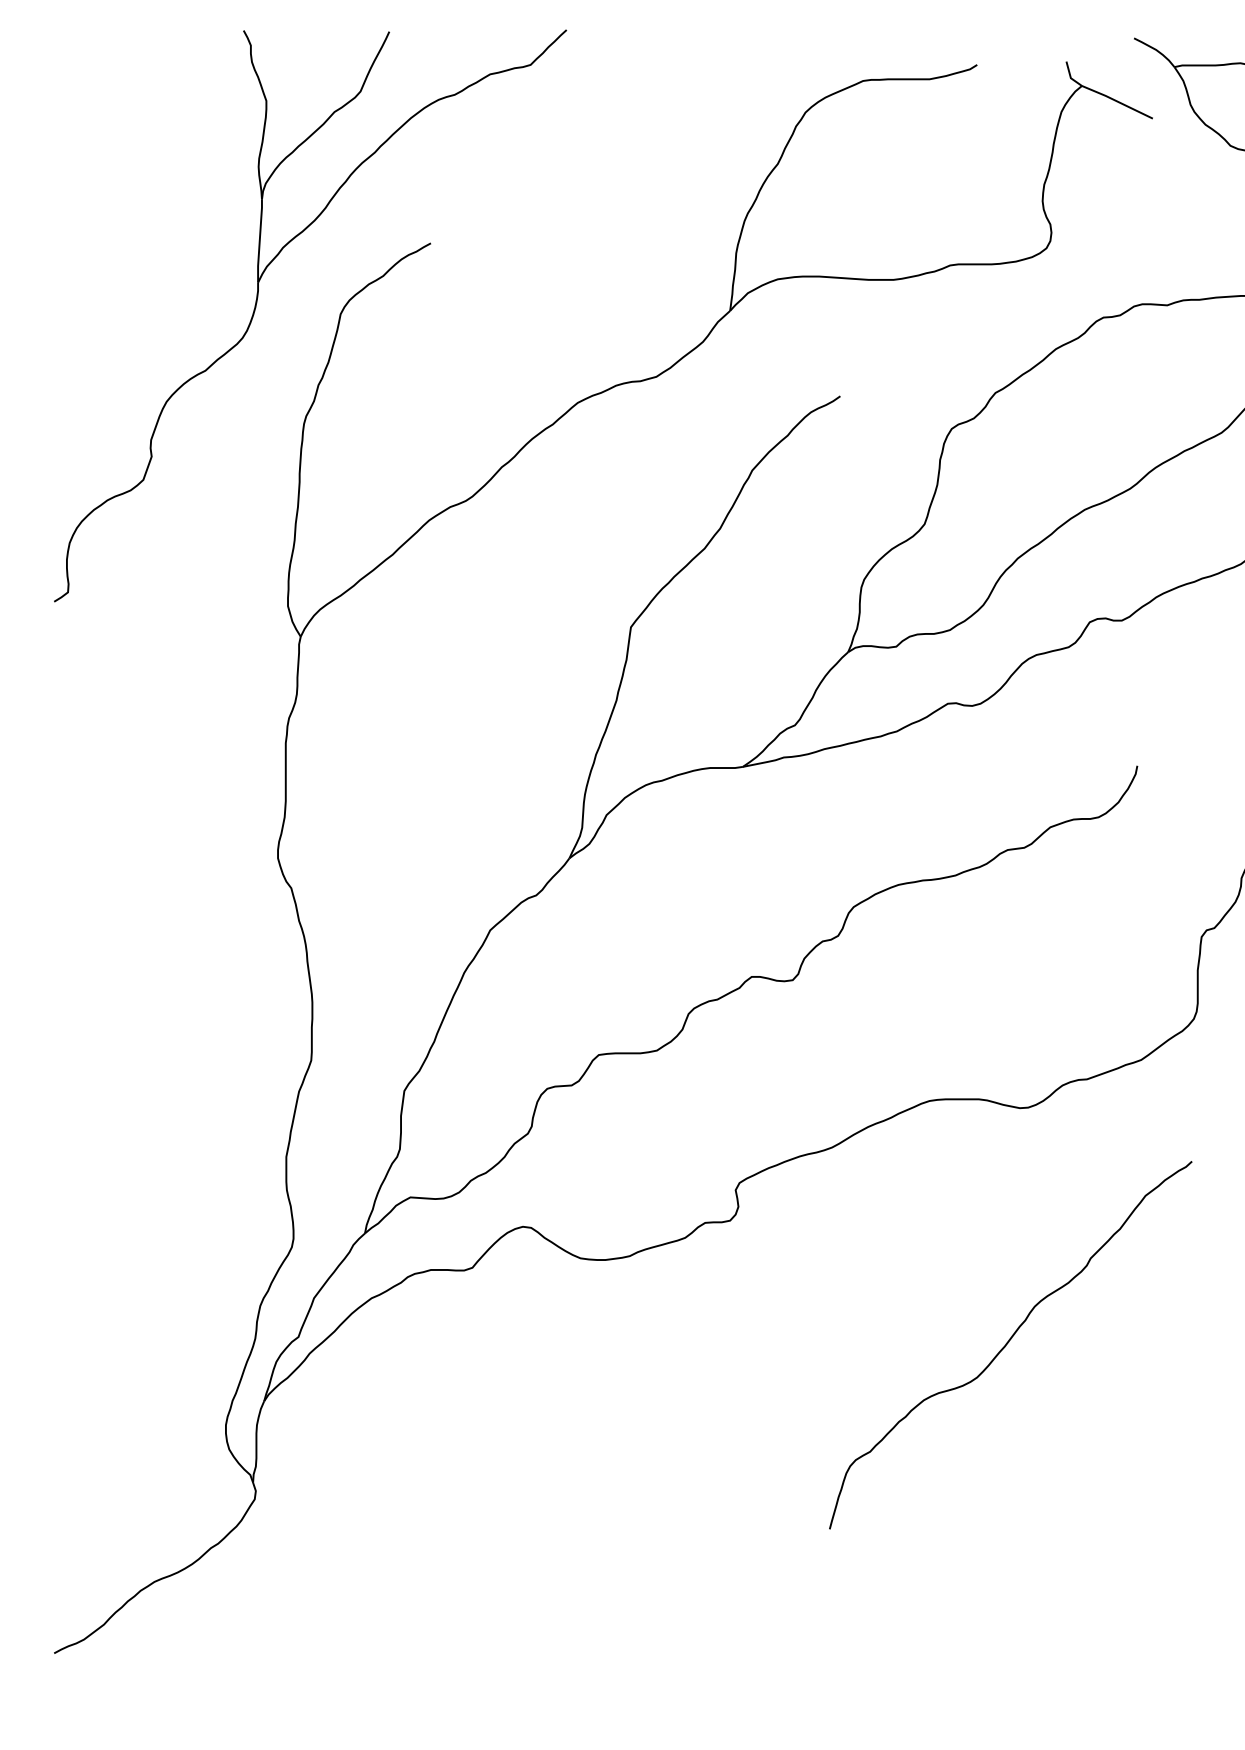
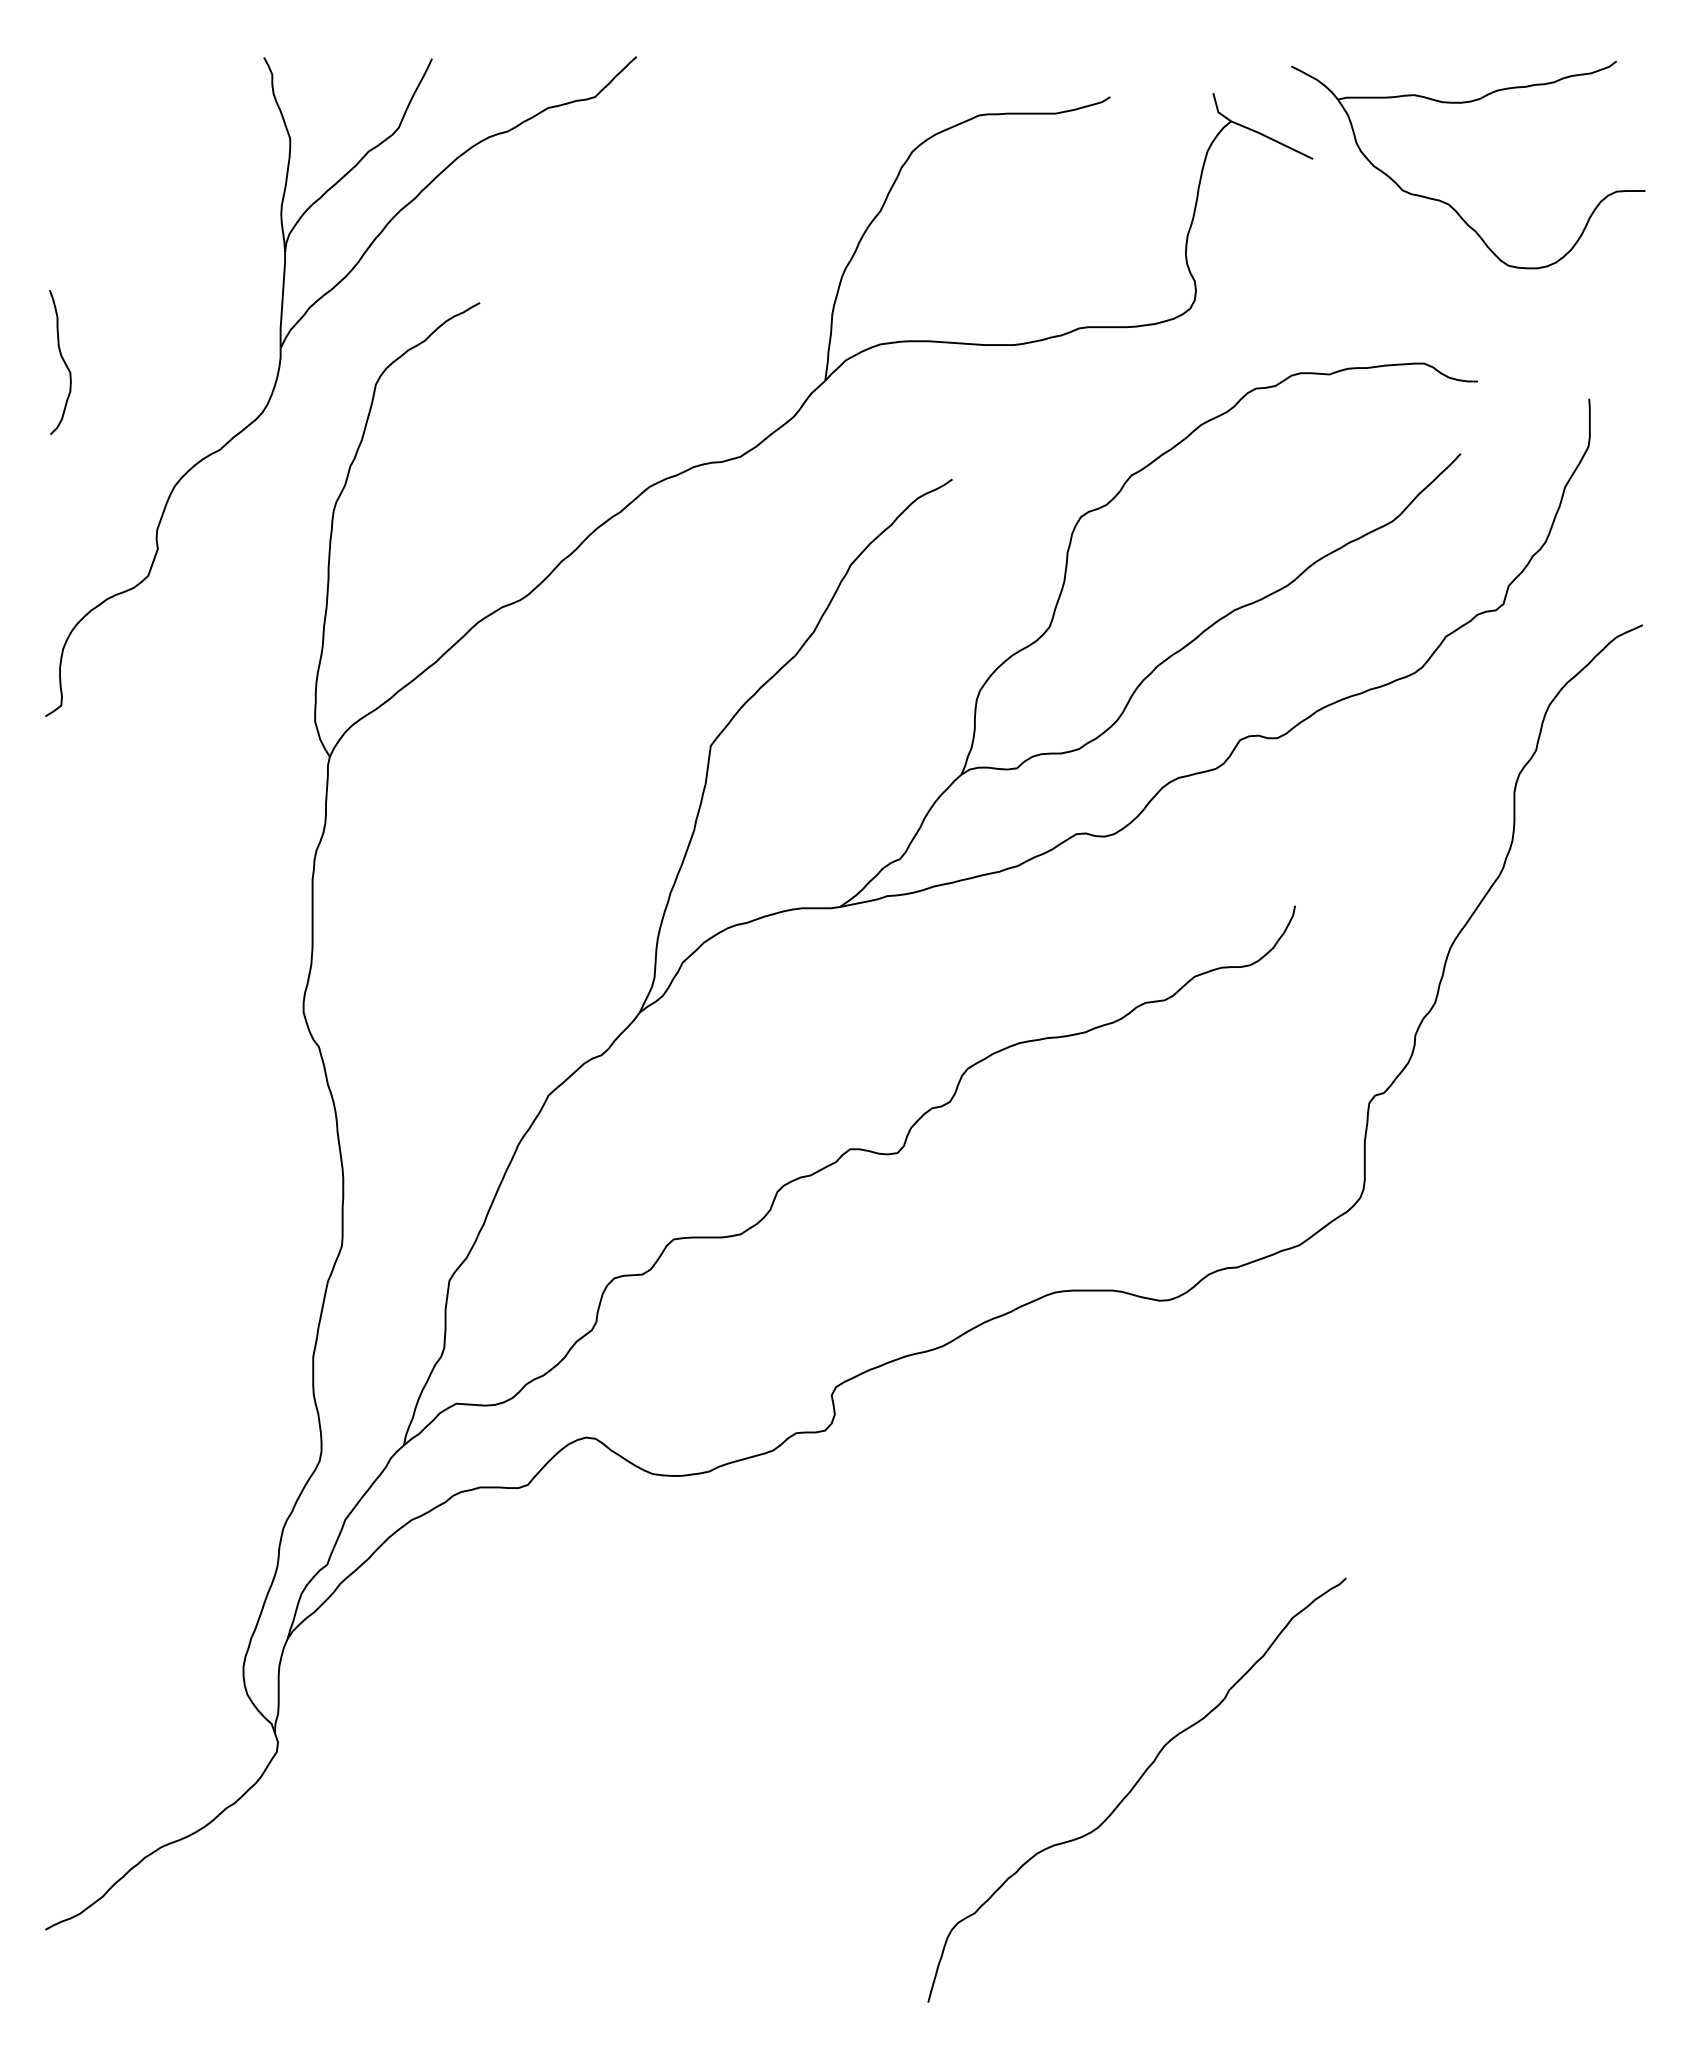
curve: (69, 293) -> (62, 360), added
curve: (1008, 1342) -> (1134, 1787), moved

